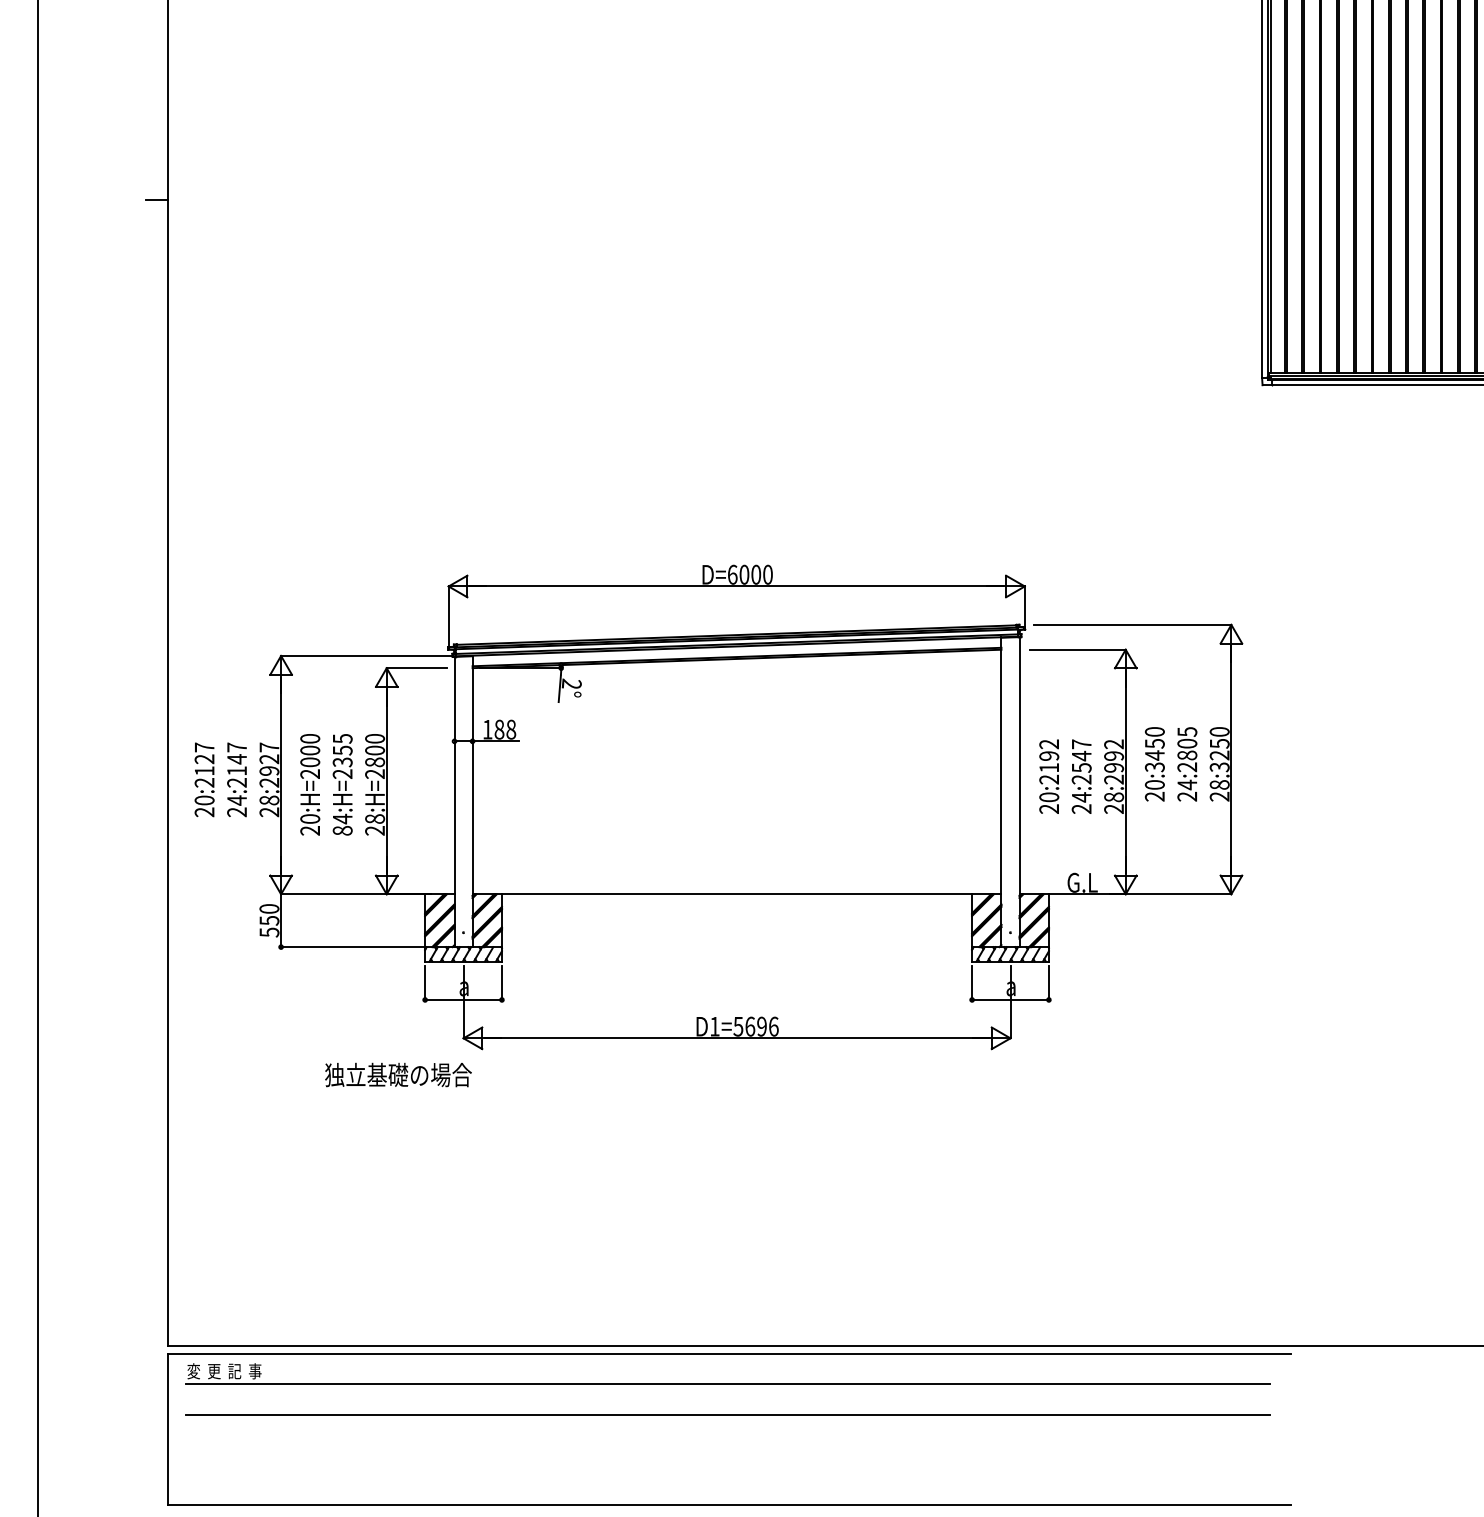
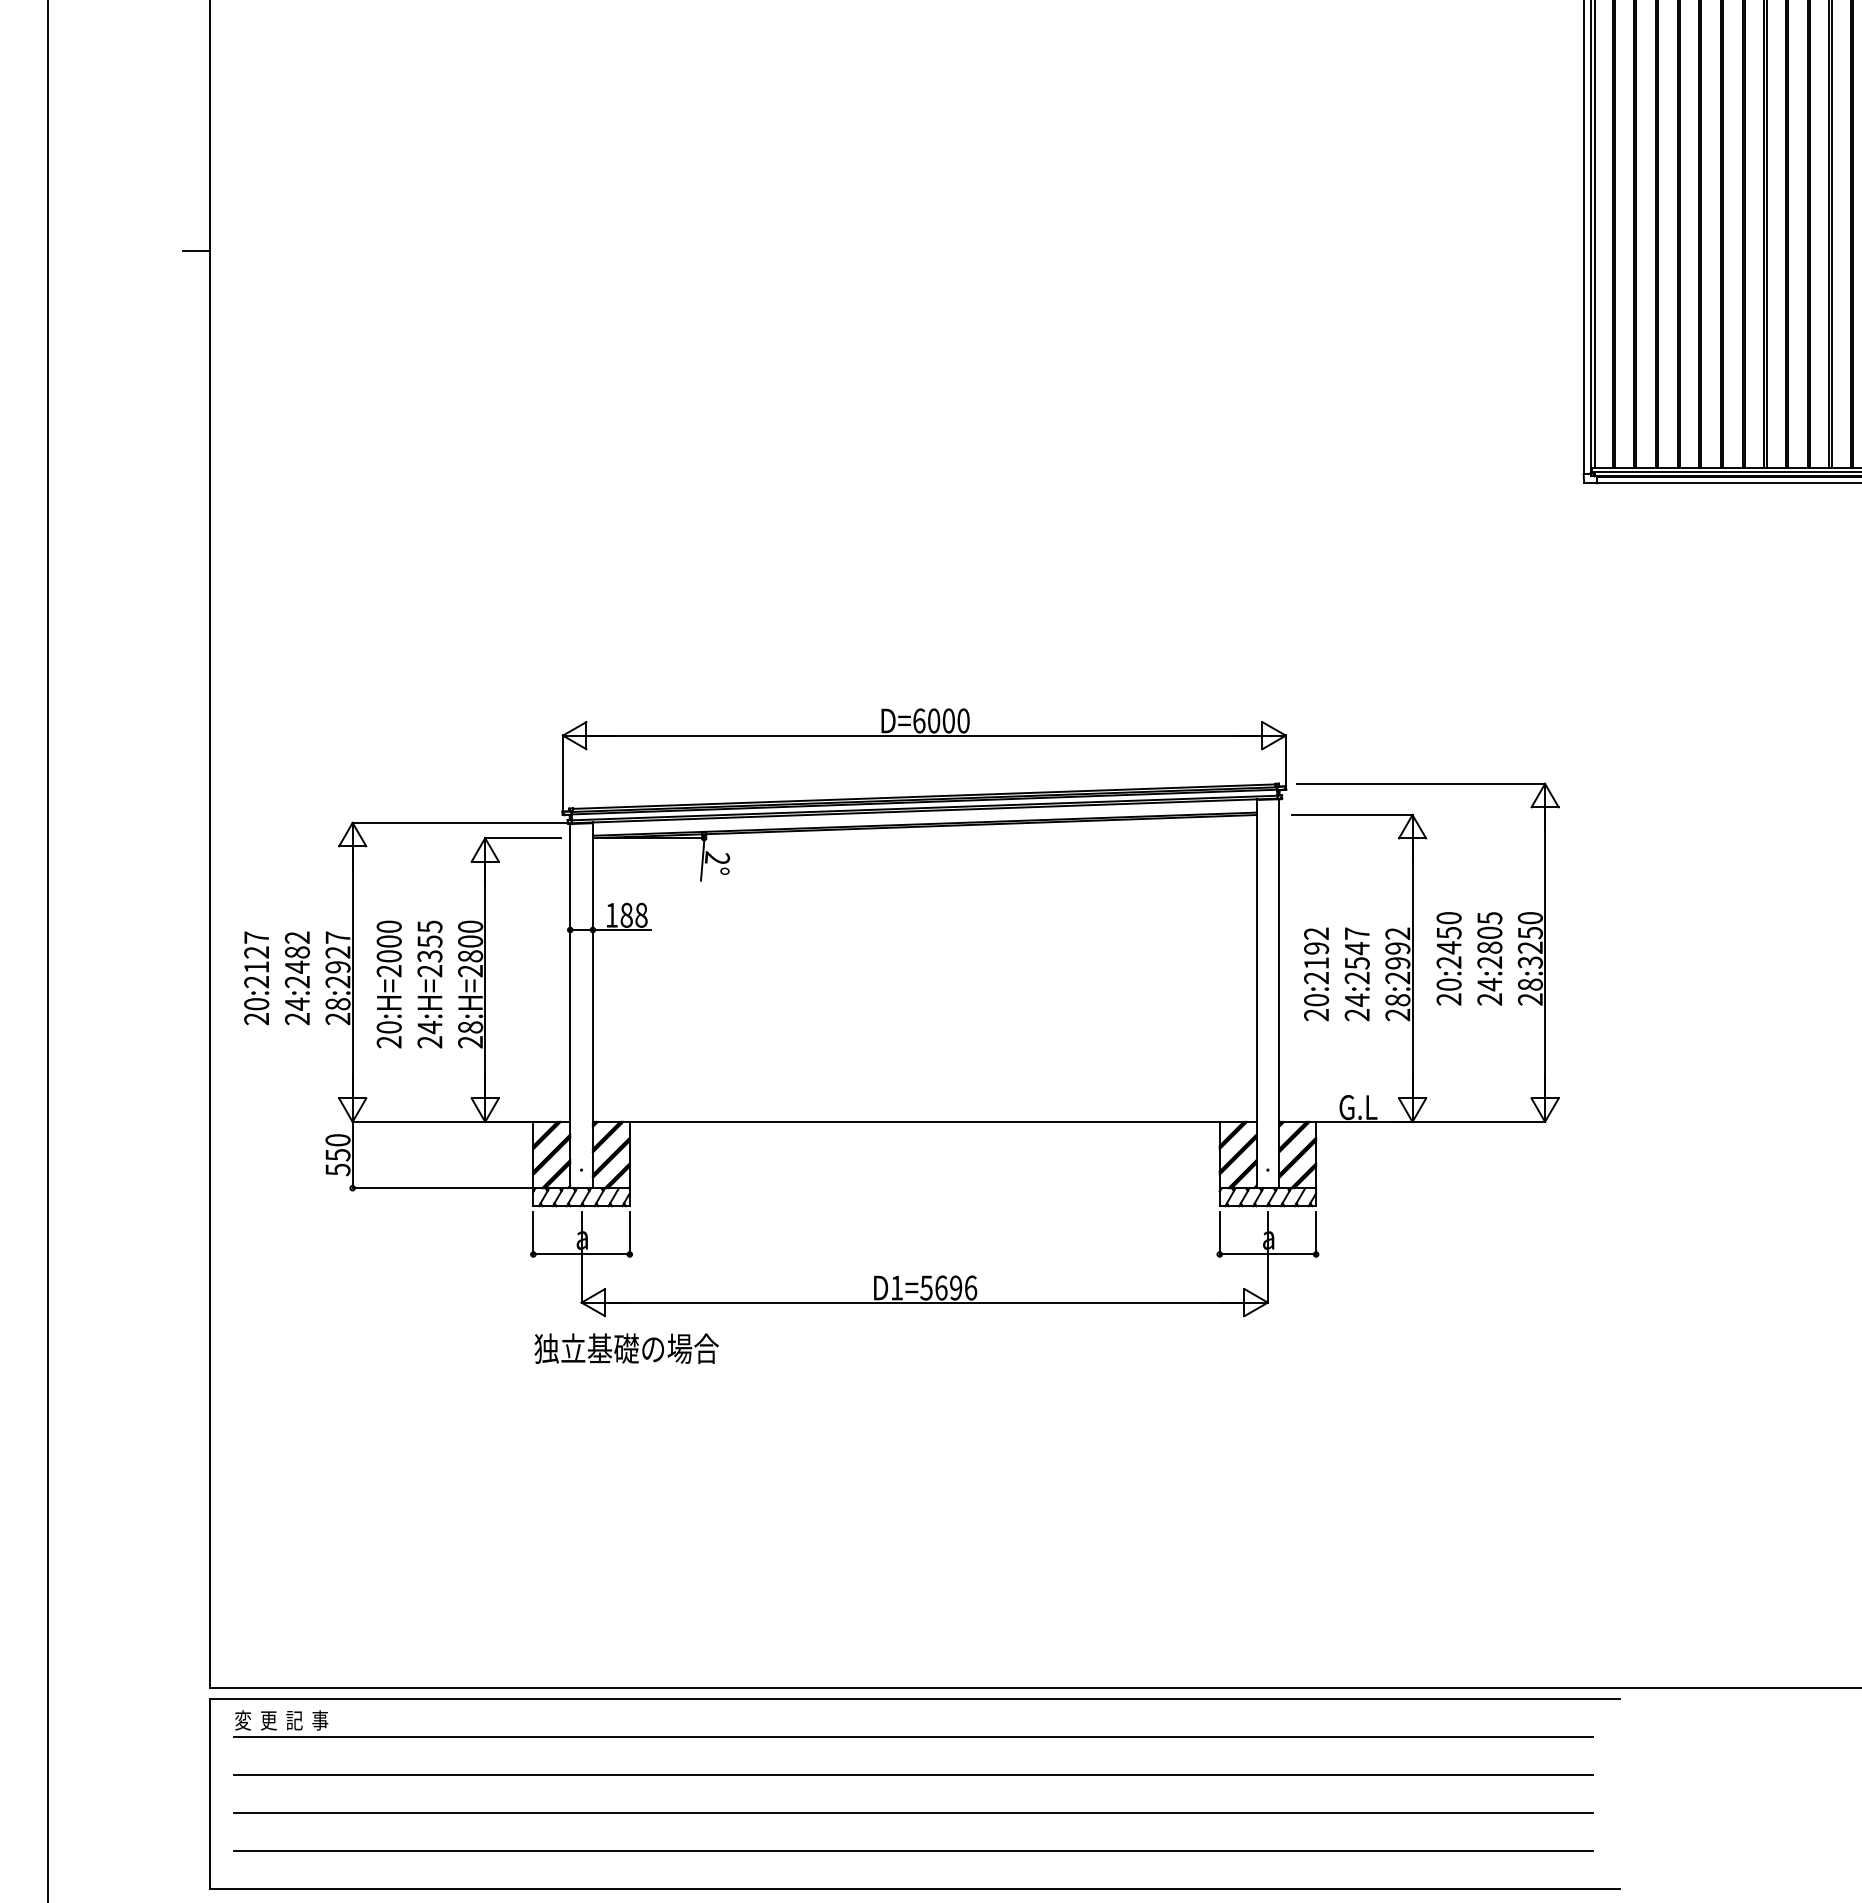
text: (237, 759) -> (297, 952), 24:2147 -> 24:2482
text: (1154, 767) -> (1448, 962), 20:3450 -> 20:2450
text: (342, 830) -> (429, 1041), 84:H=2355 -> 24:H=2355
text: (398, 1074) -> (626, 1348), moved
line: (727, 1444) -> (912, 1812), added
line: (727, 1475) -> (912, 1851), added

